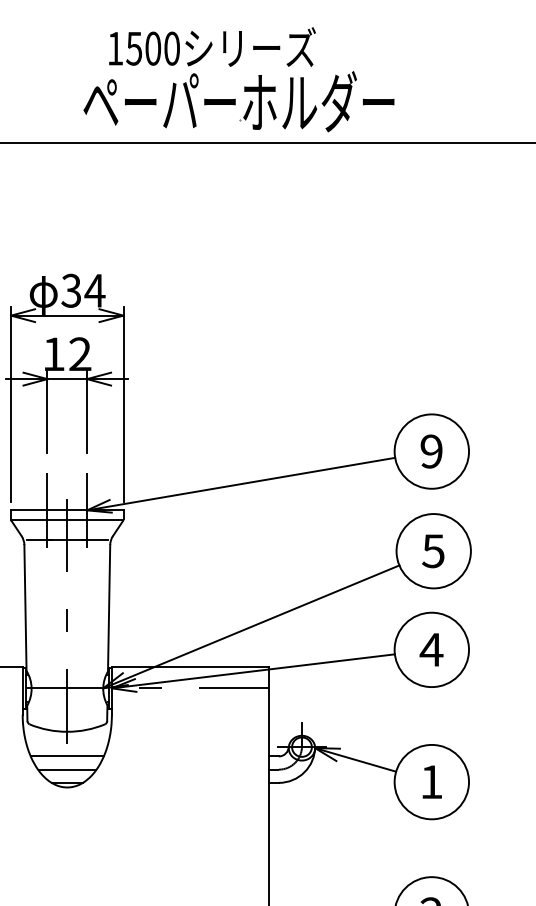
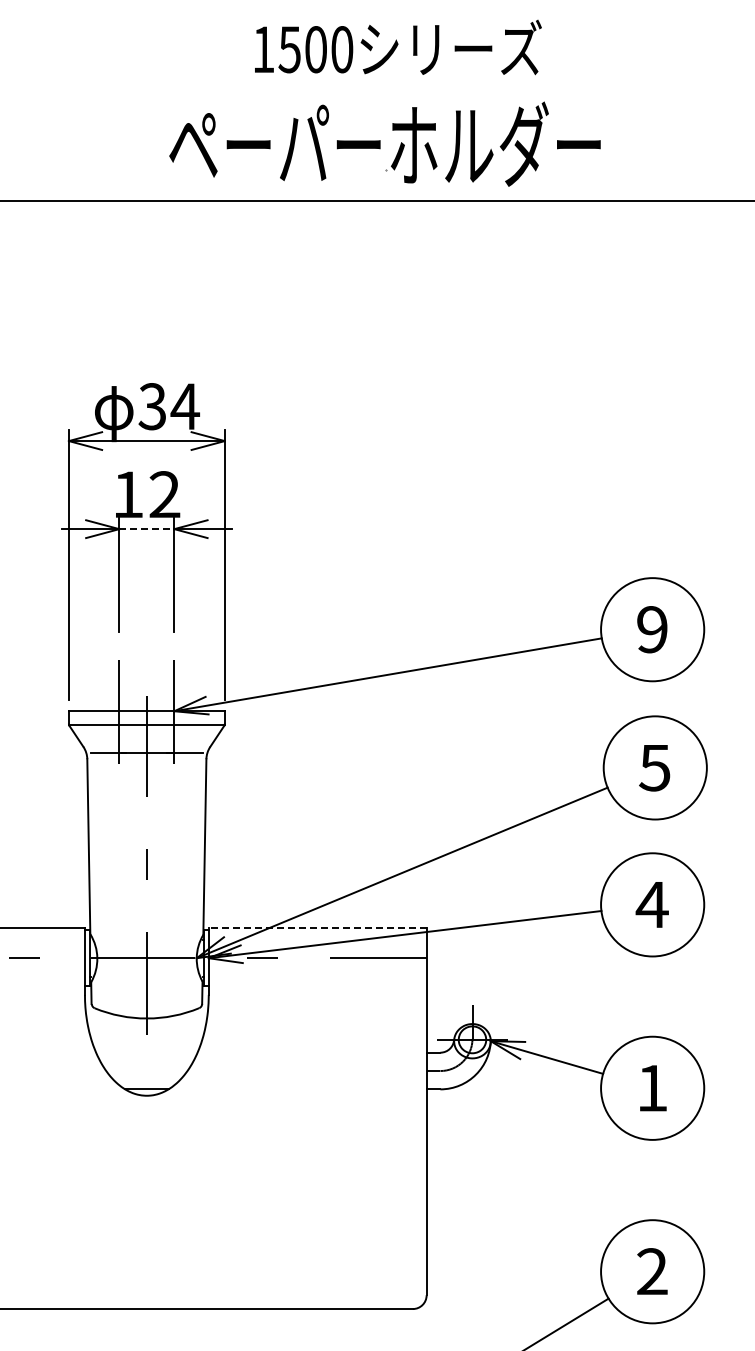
text: (212, 47) -> (398, 47), moved
line: (67, 379) -> (146, 529), solid -> dashed
line: (190, 666) -> (317, 928), solid -> dashed
line: (67, 756) -> (146, 1052), removed
line: (67, 769) -> (146, 1071), removed

